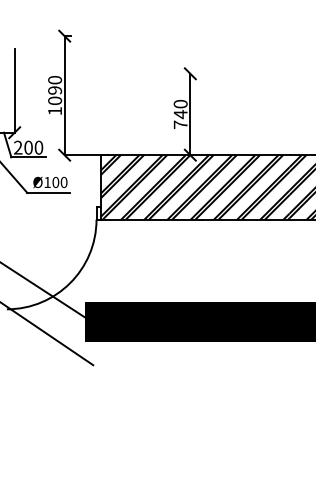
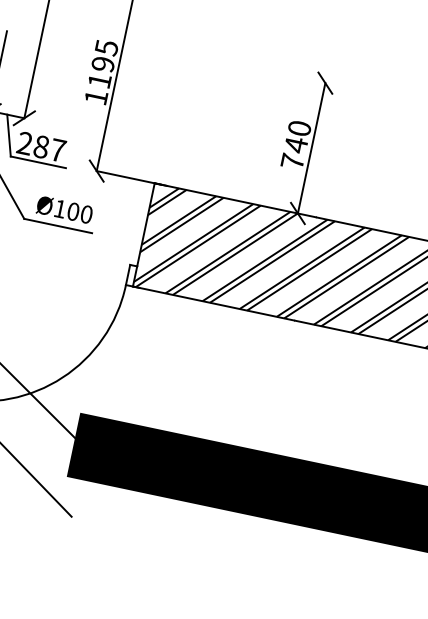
text: (55, 90) -> (103, 64), 1090 -> 1195
text: (33, 147) -> (49, 148), 200 -> 287

